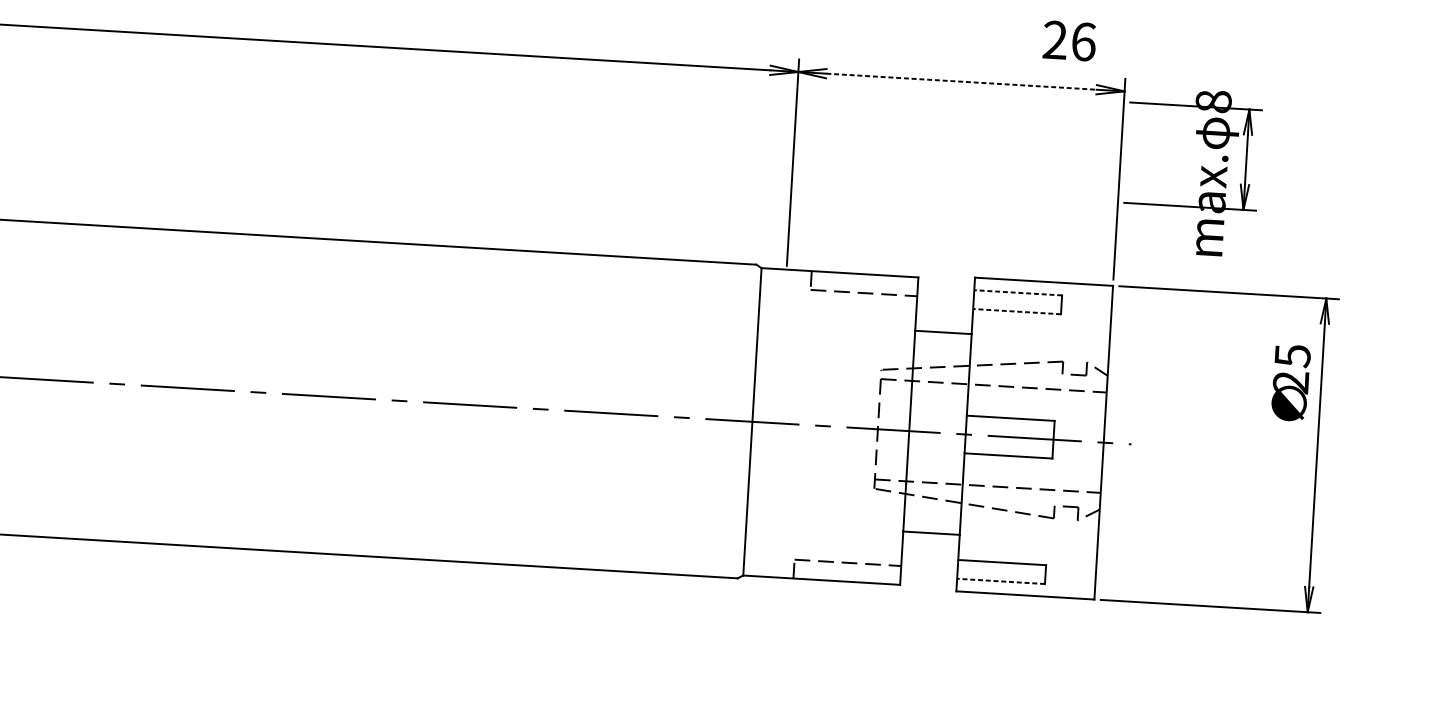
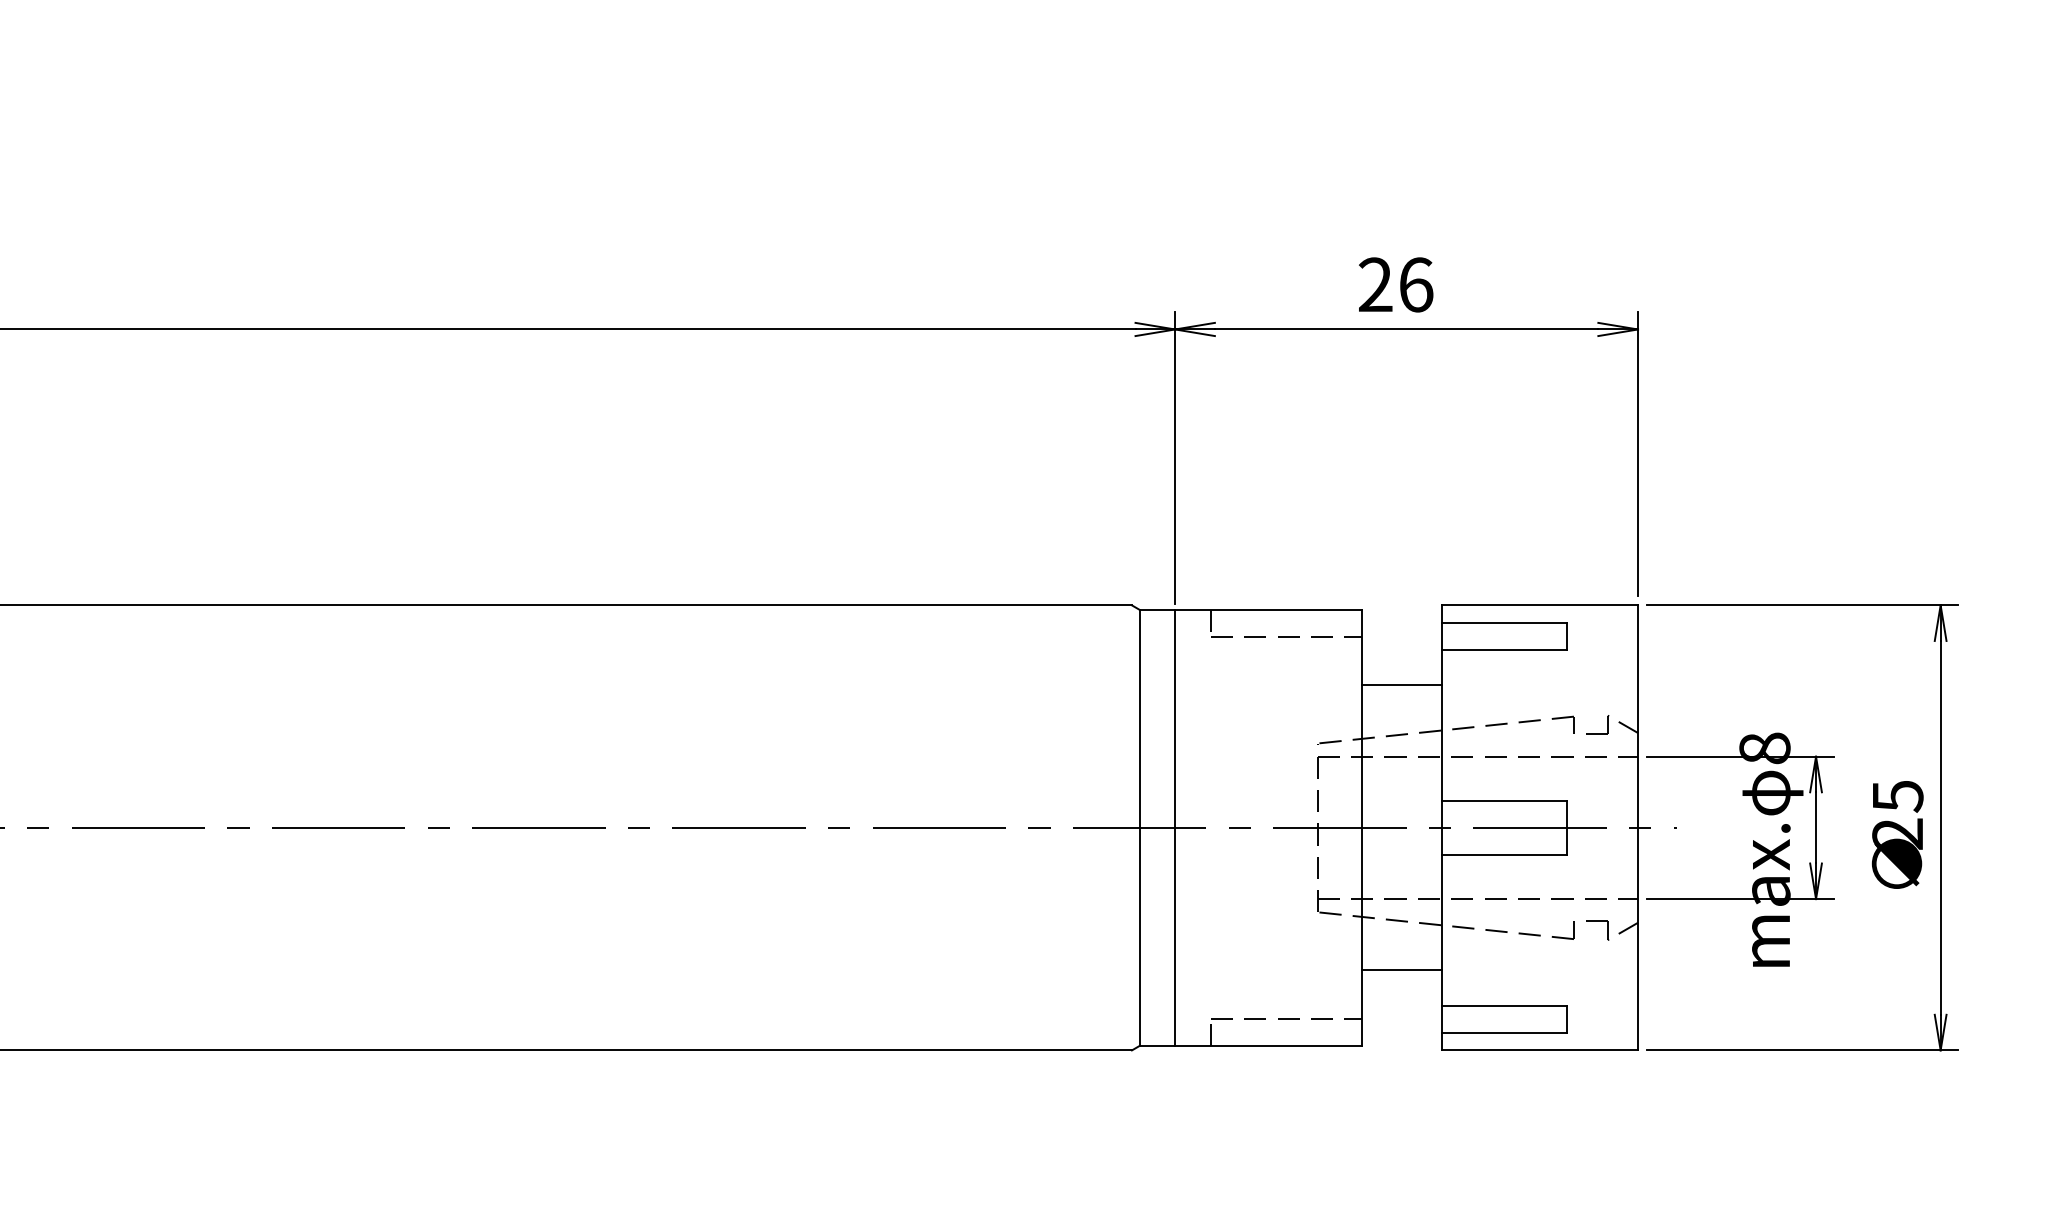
text: (1069, 40) -> (1396, 284), moved
line: (961, 81) -> (1406, 329), dashed -> solid
part: (1201, 170) -> (1753, 846), moved
line: (1018, 293) -> (1504, 623), dashed -> solid
line: (1017, 311) -> (1504, 649), dashed -> solid
text: (1290, 382) -> (1897, 834), moved
line: (777, 423) -> (1175, 827), added
line: (1001, 581) -> (1504, 1032), dashed -> solid

